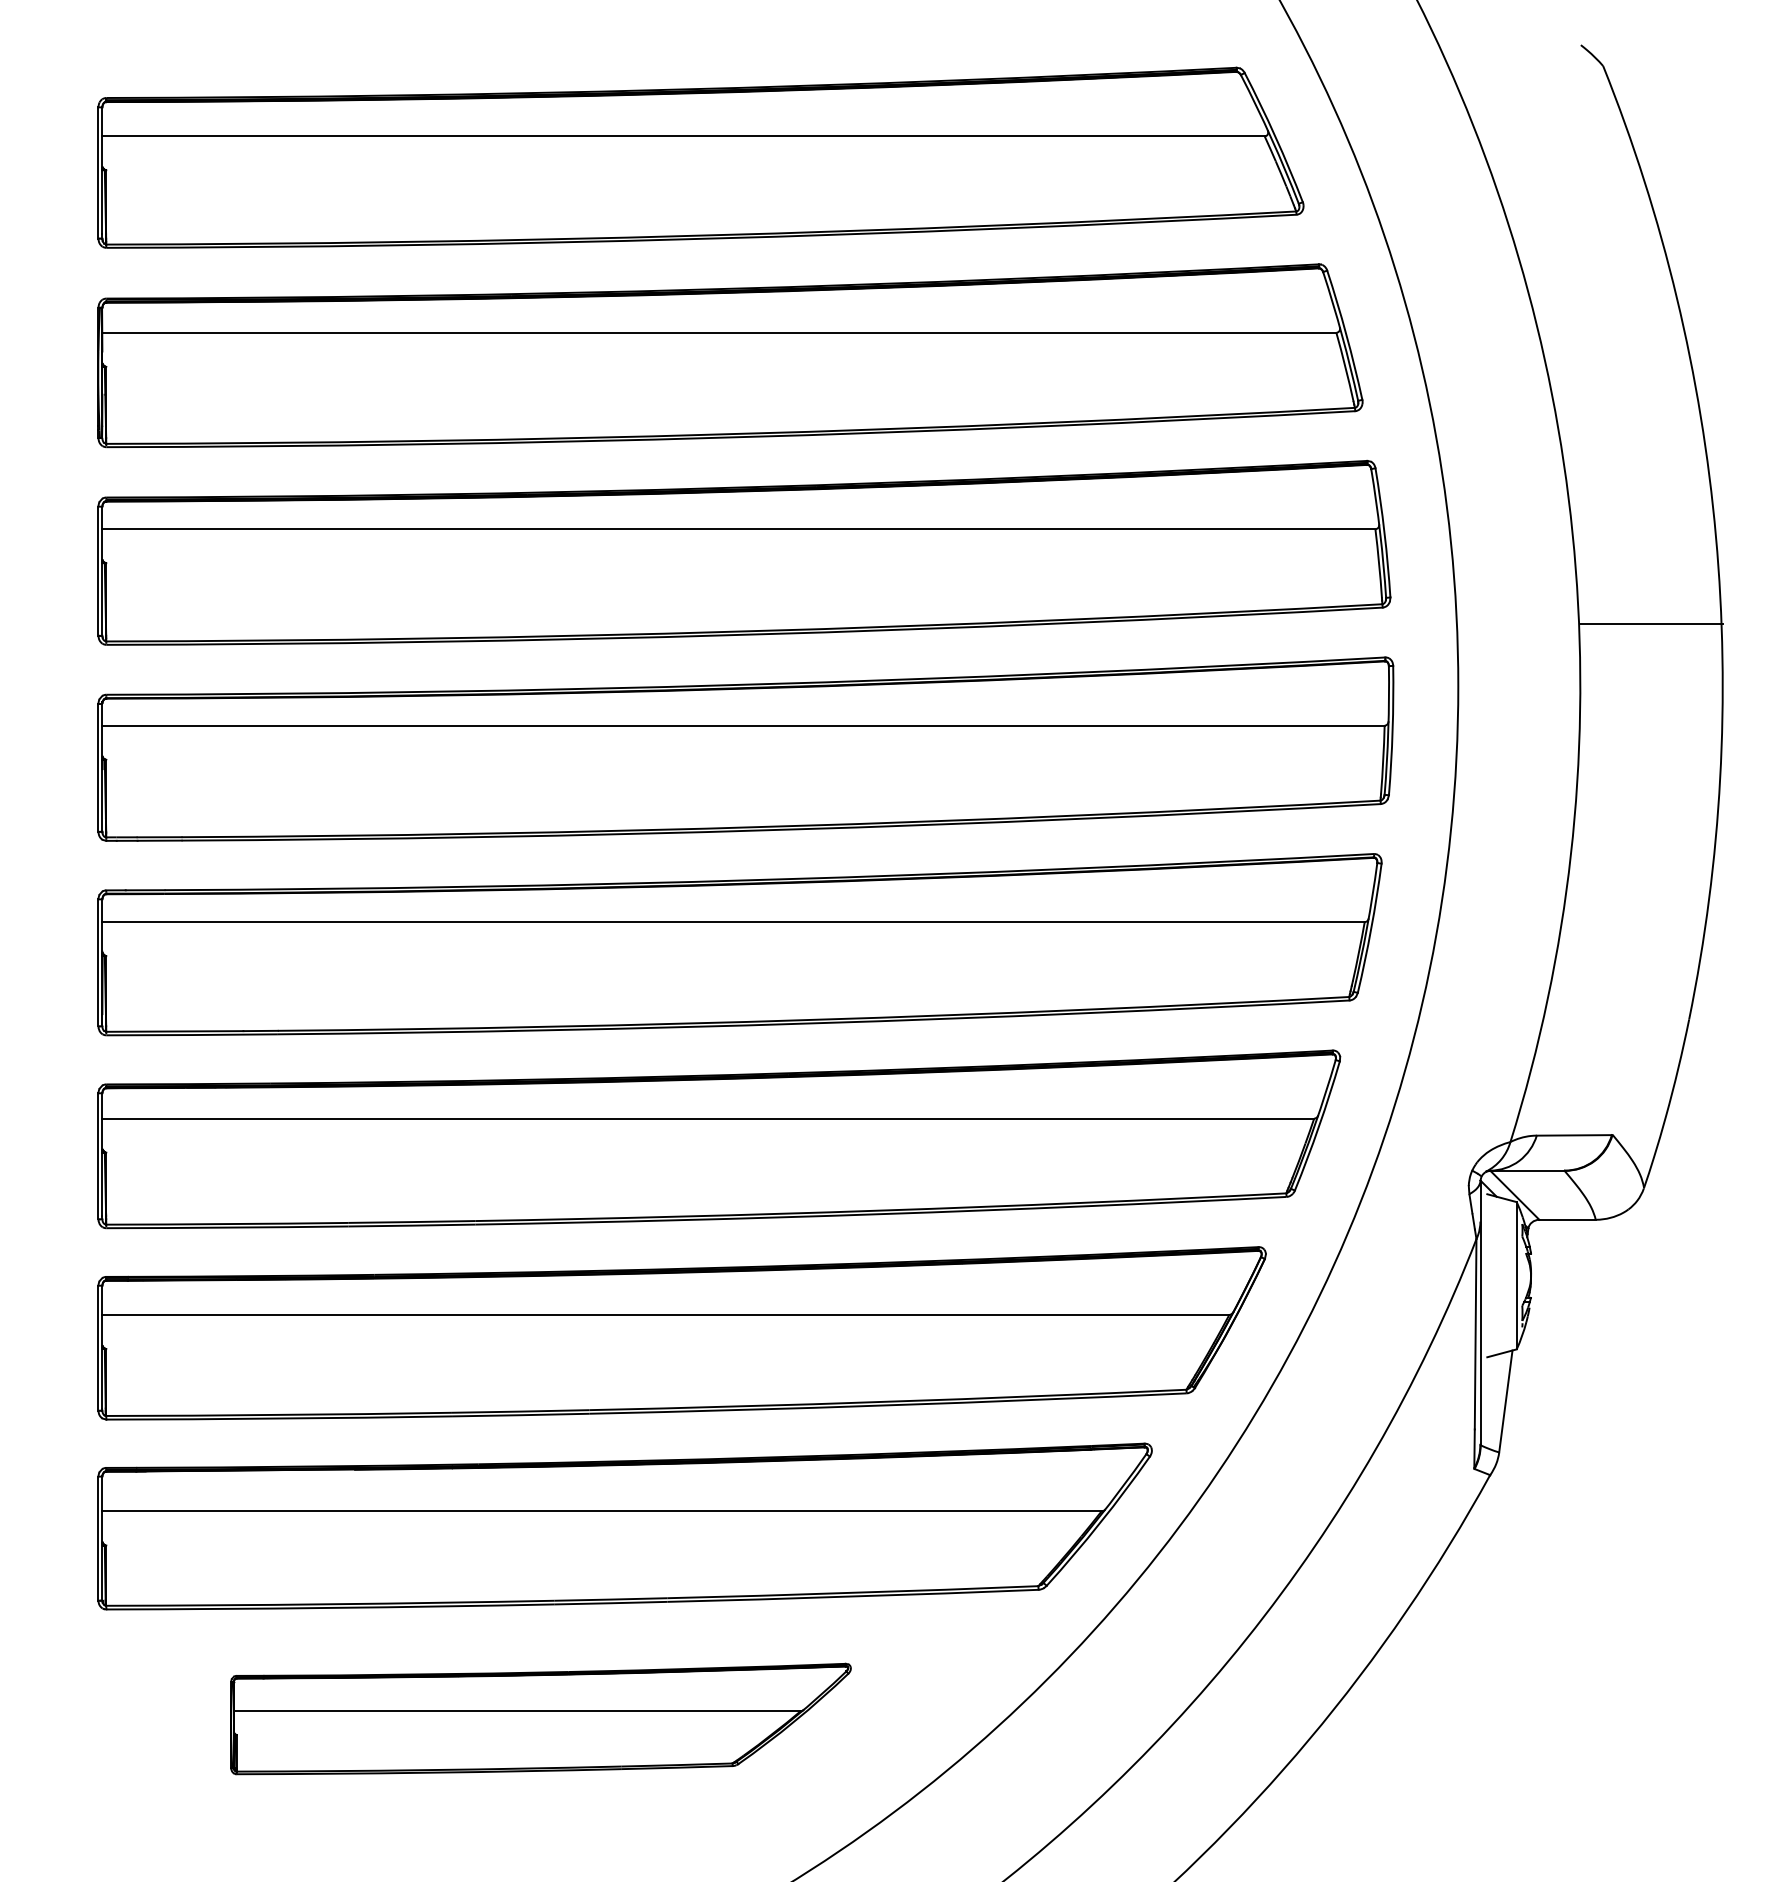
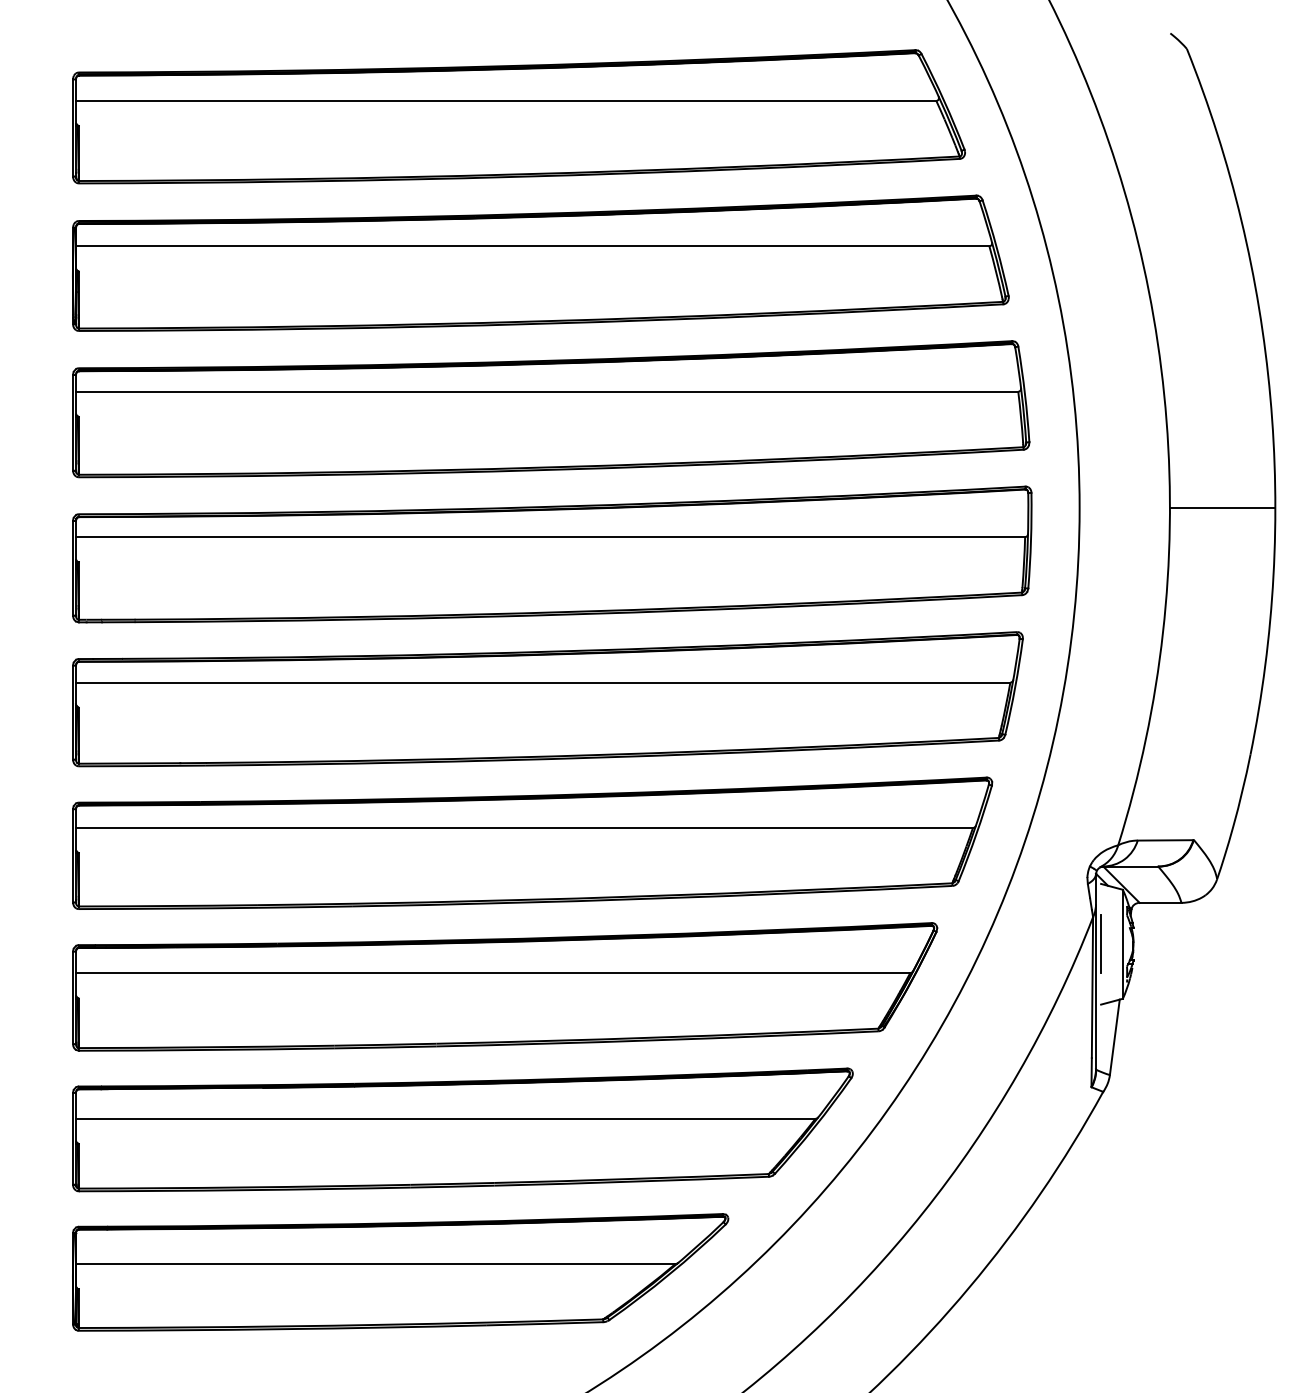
line: (1651, 624) -> (1222, 508), moved
line: (1487, 1275) -> (1101, 944), added
part: (540, 1718) -> (400, 1272), size x1.43

